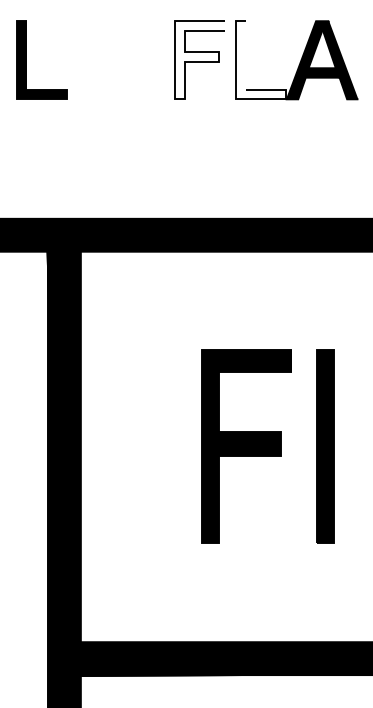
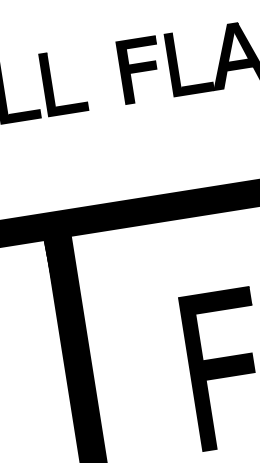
part: (86, 59) -> (51, 83), added
fill: (199, 60) -> (140, 70), added
fill: (260, 60) -> (188, 62), added

